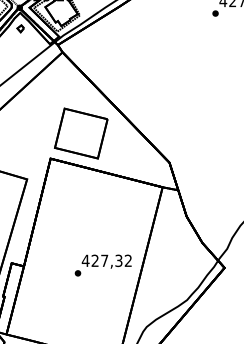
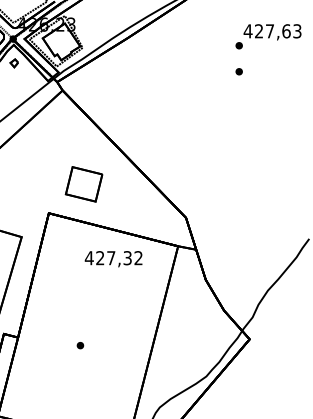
part: (214, 35) -> (238, 71), added
part: (80, 133) -> (83, 184), size x0.6
text: (106, 262) -> (113, 259), moved

